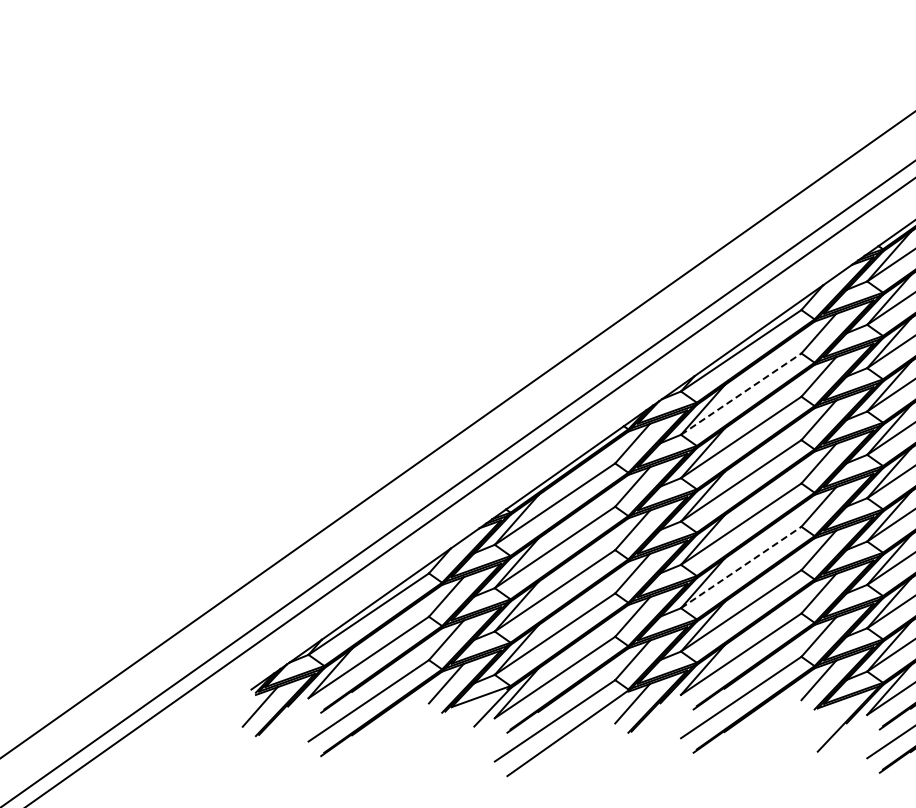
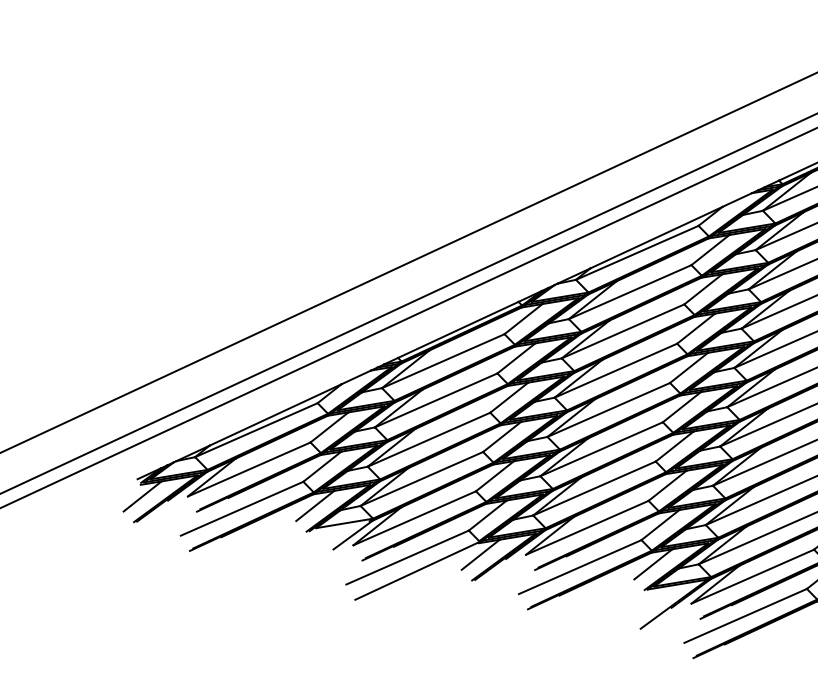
line: (741, 394) -> (630, 292), dashed -> solid
line: (741, 567) -> (601, 449), dashed -> solid

